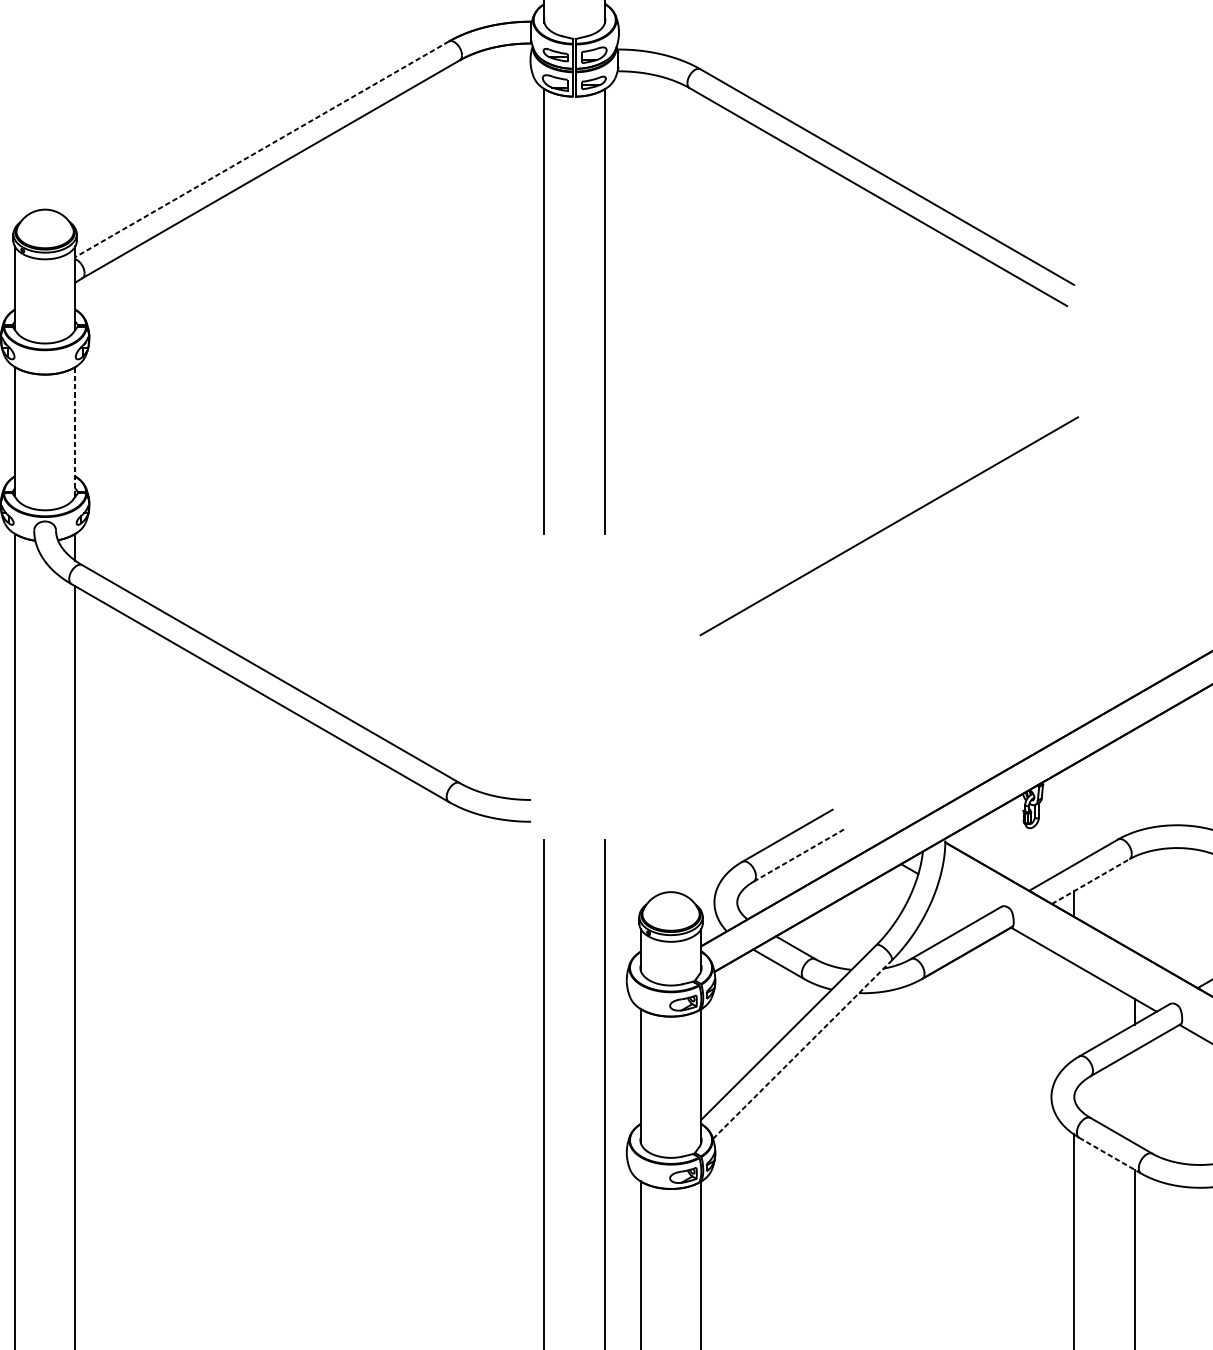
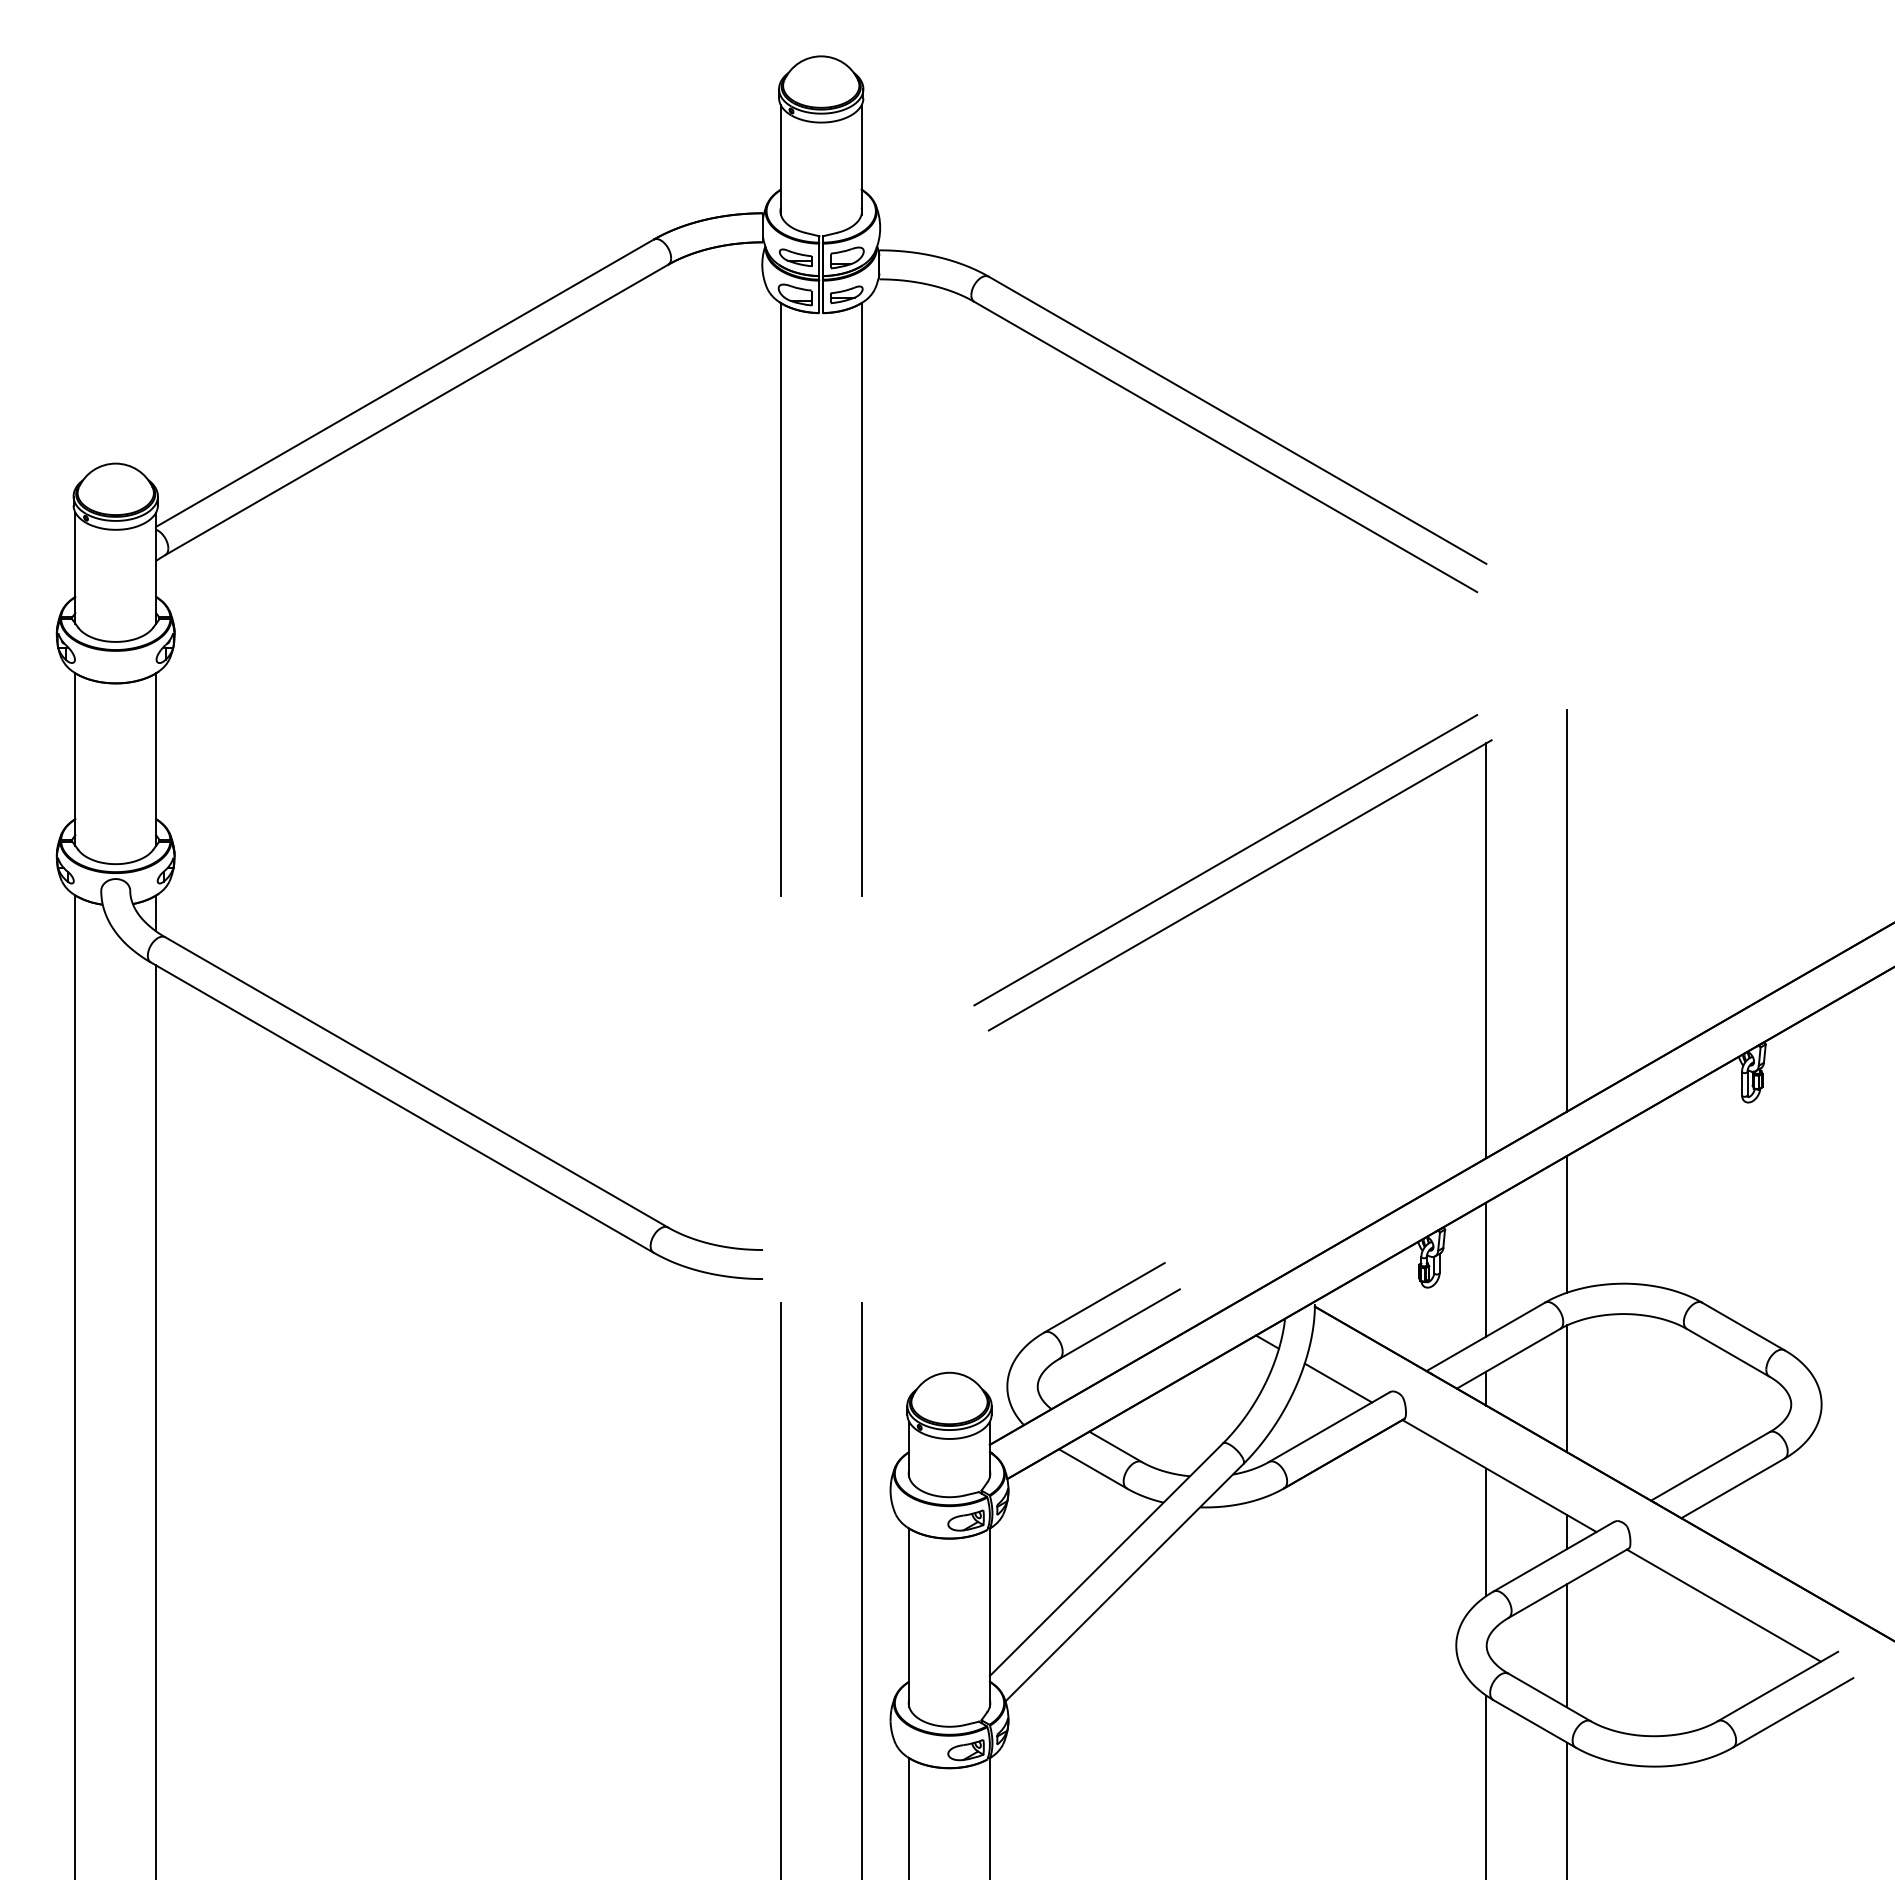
line: (261, 149) -> (404, 383), dashed -> solid
line: (75, 431) -> (156, 759), dashed -> solid
line: (878, 507) -> (1225, 860), added
line: (1134, 545) -> (1567, 910), added
line: (1074, 575) -> (1486, 950), added
line: (1134, 780) -> (1567, 1223), added
line: (1074, 814) -> (1486, 1269), added
line: (799, 855) -> (1120, 1323), dashed -> solid
line: (1090, 881) -> (1508, 1358), dashed -> solid
line: (963, 899) -> (1338, 1382), added
line: (1134, 903) -> (1567, 1388), added
line: (1074, 1012) -> (1486, 1532), added
line: (802, 1049) -> (1124, 1582), dashed -> solid
line: (1134, 1096) -> (1567, 1645), added
line: (1110, 1155) -> (1534, 1723), dashed -> solid

